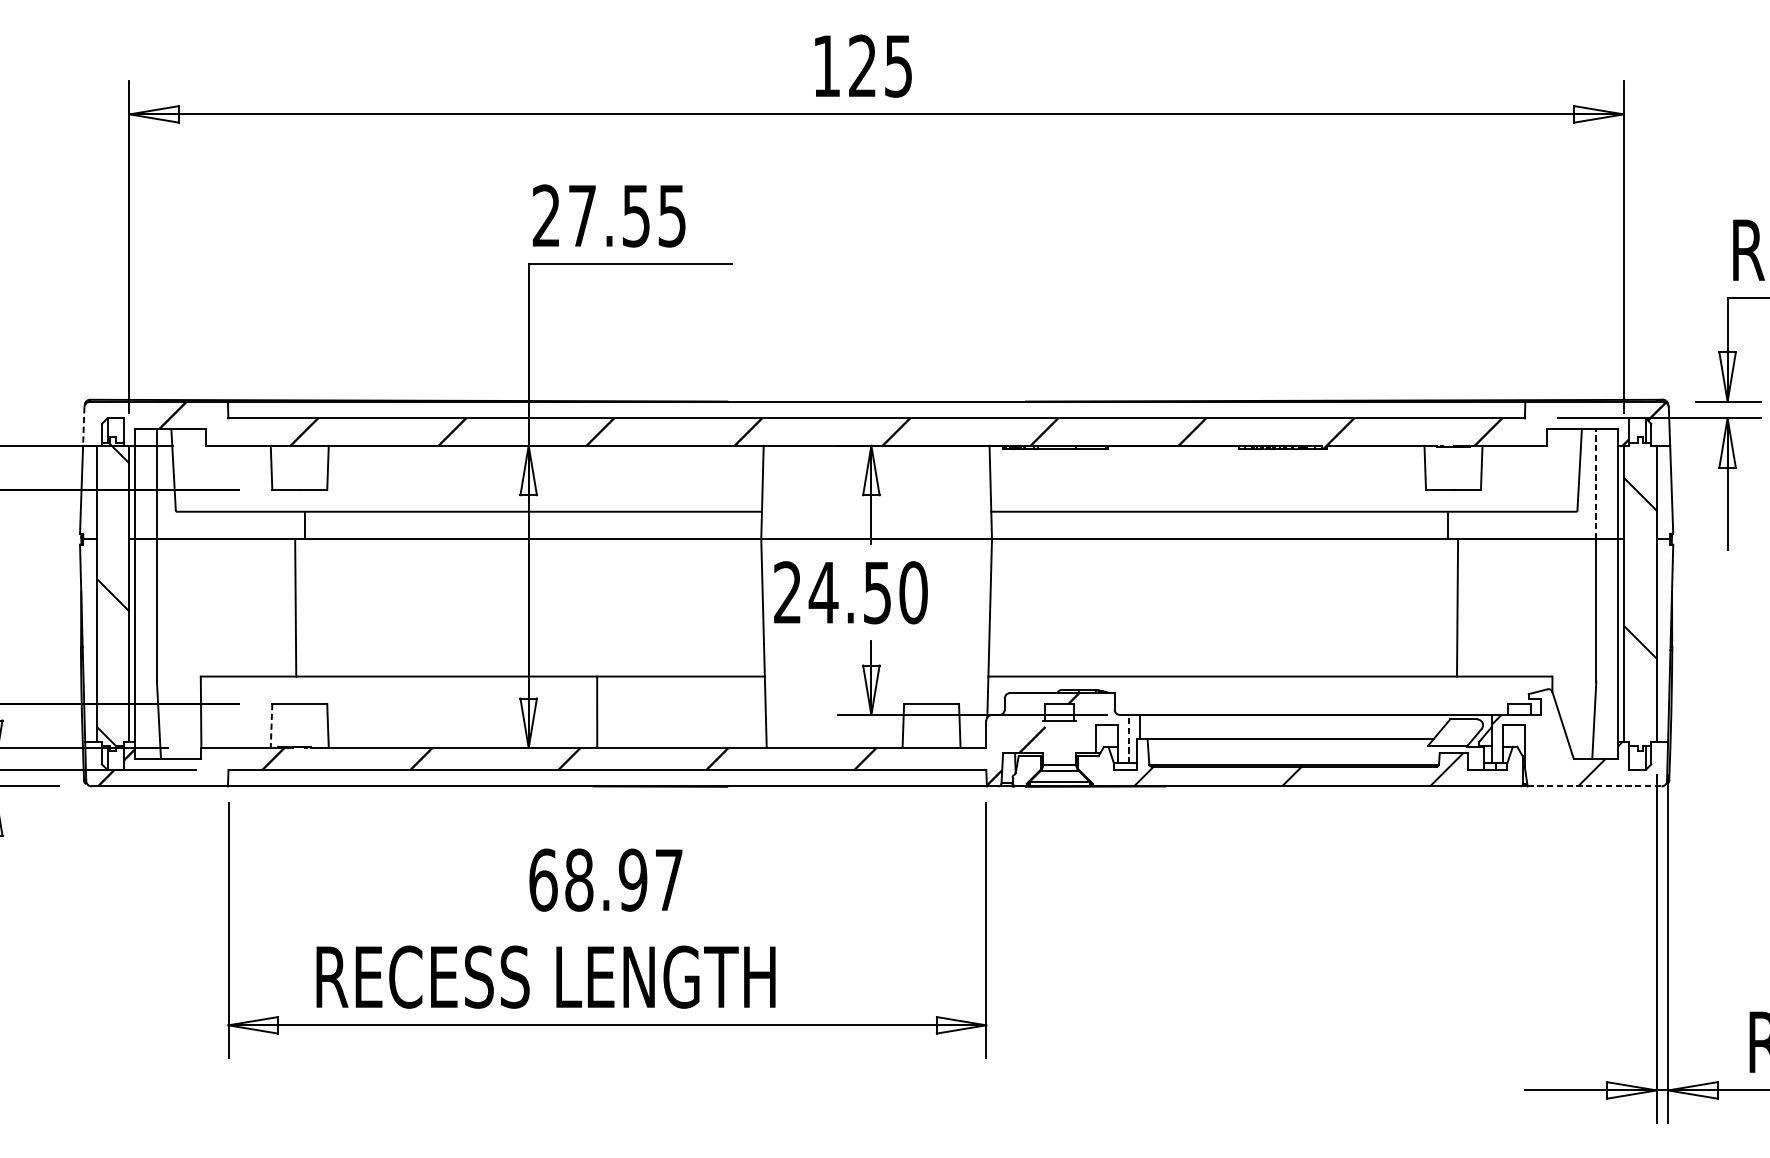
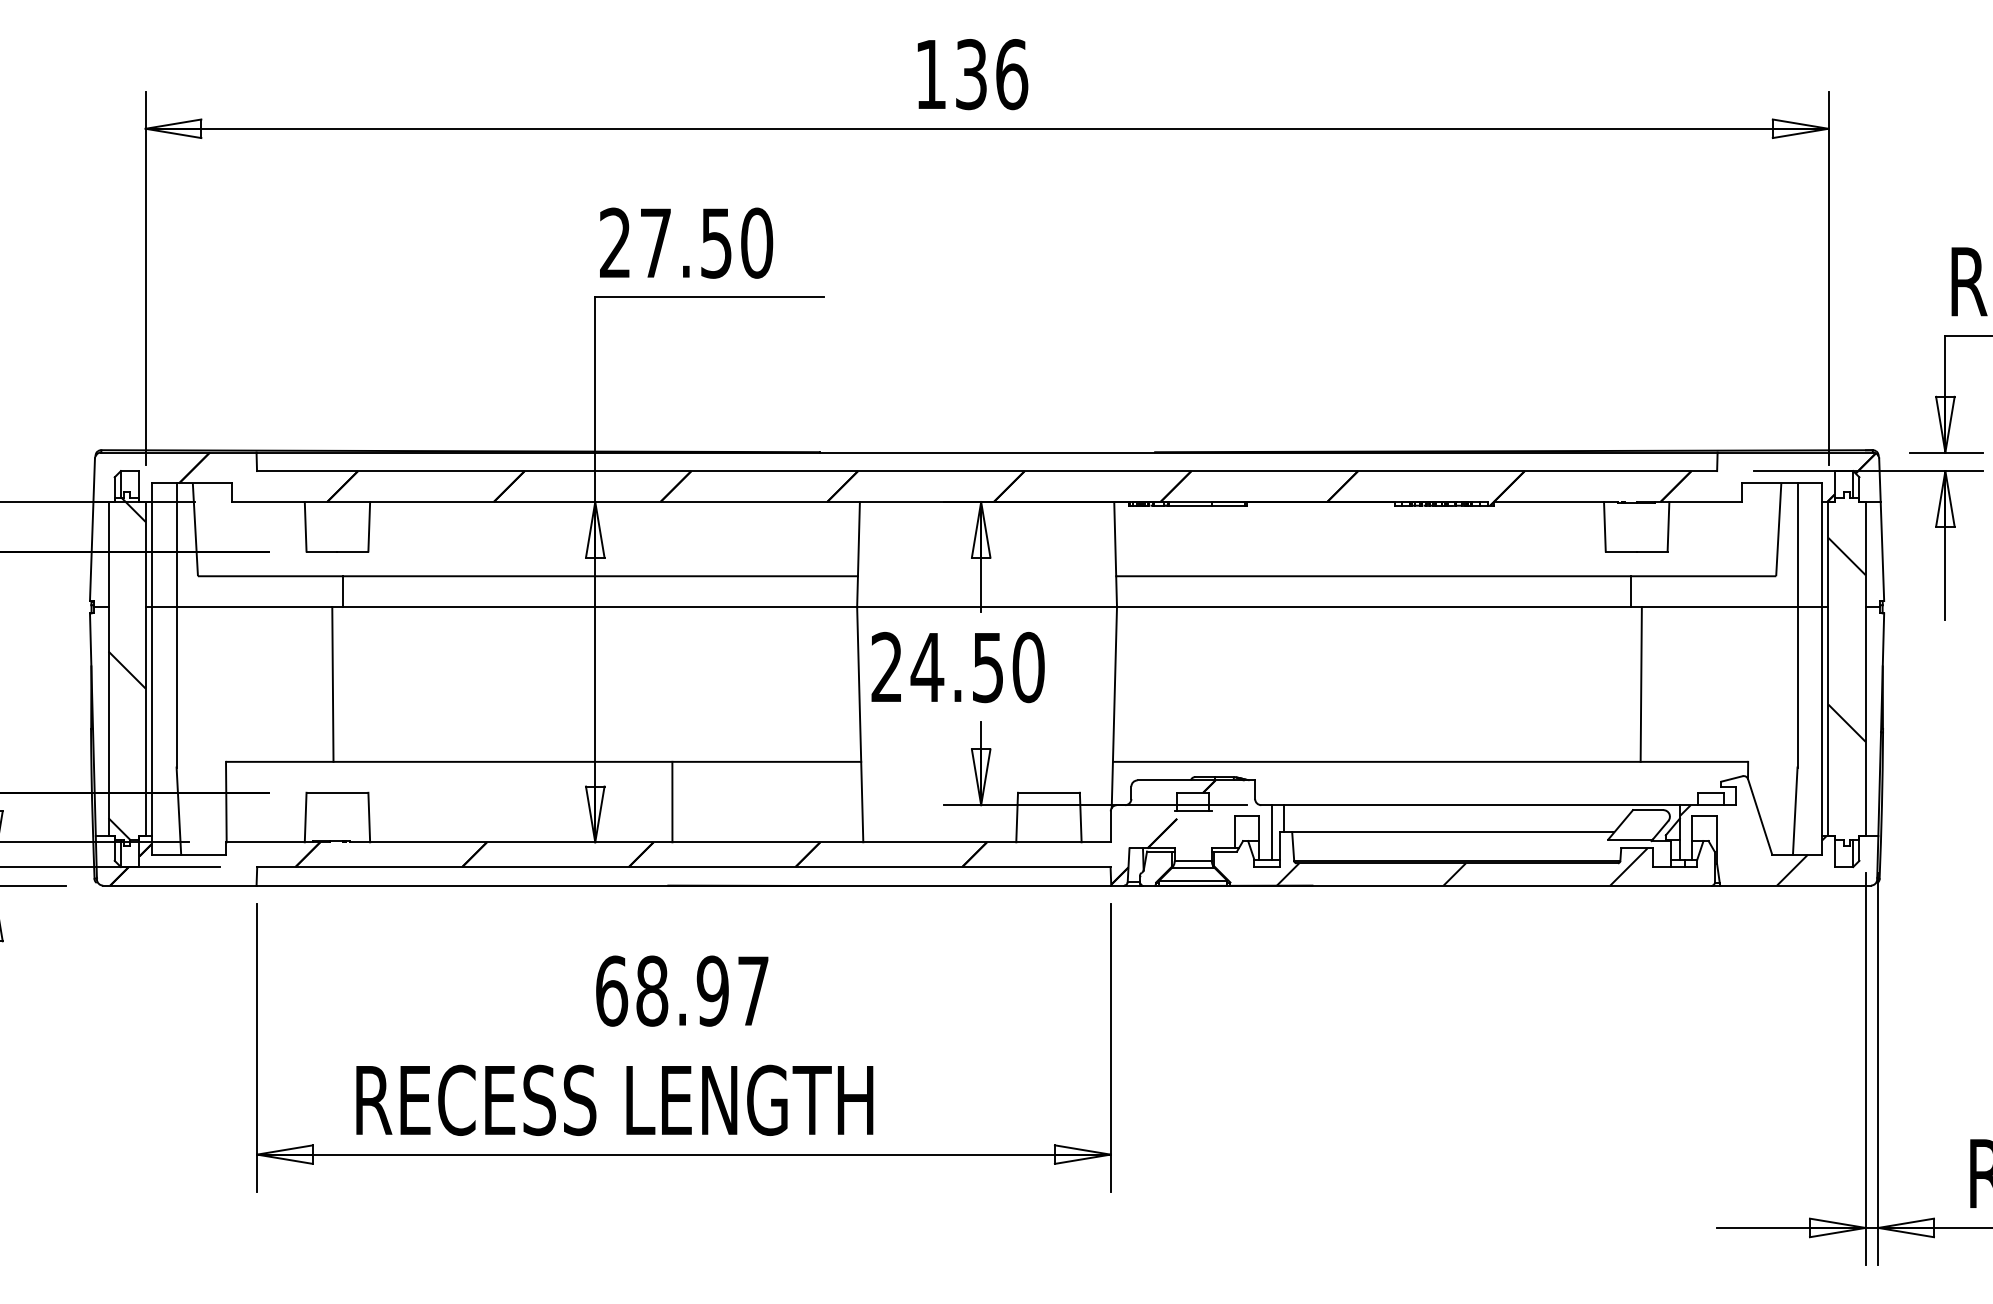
text: (881, 66) -> (992, 74), 125 -> 136
text: (672, 215) -> (757, 242), 27.55 -> 27.50
line: (84, 426) -> (94, 480), dashed -> solid
line: (1596, 484) -> (1797, 545), dashed -> solid
line: (271, 725) -> (305, 817), dashed -> solid
line: (1129, 738) -> (1271, 831), dashed -> solid
line: (1595, 786) -> (1796, 885), dashed -> solid

